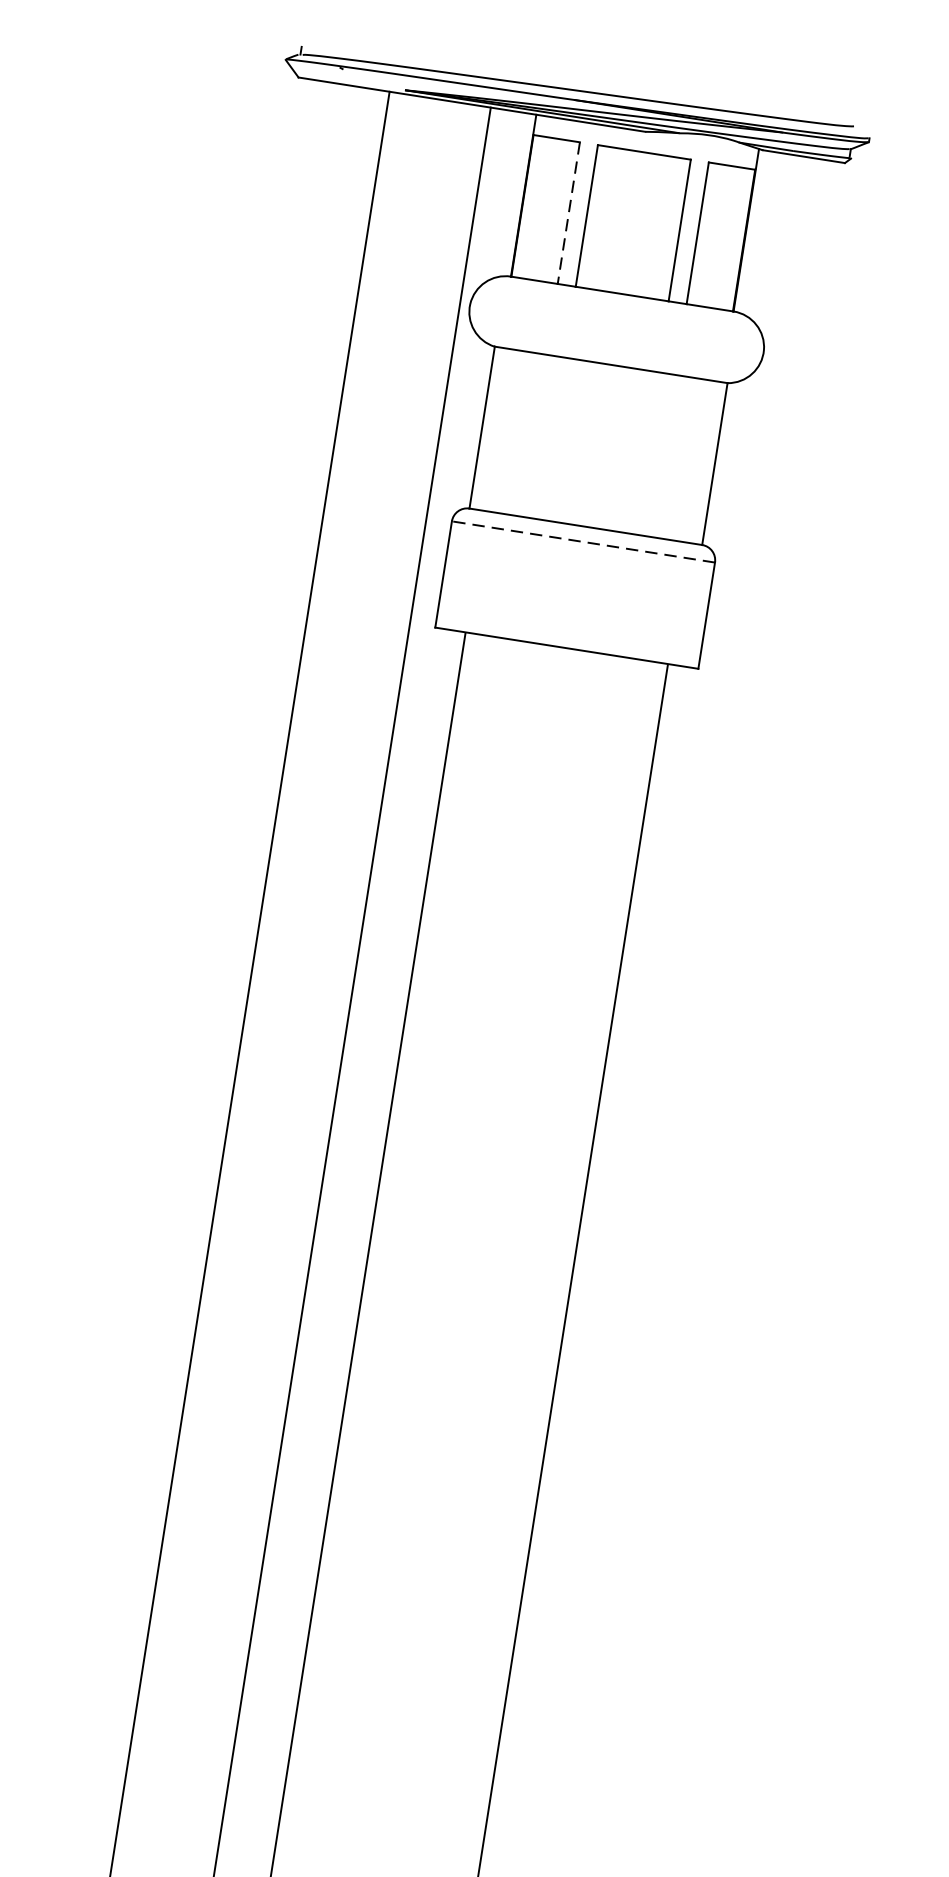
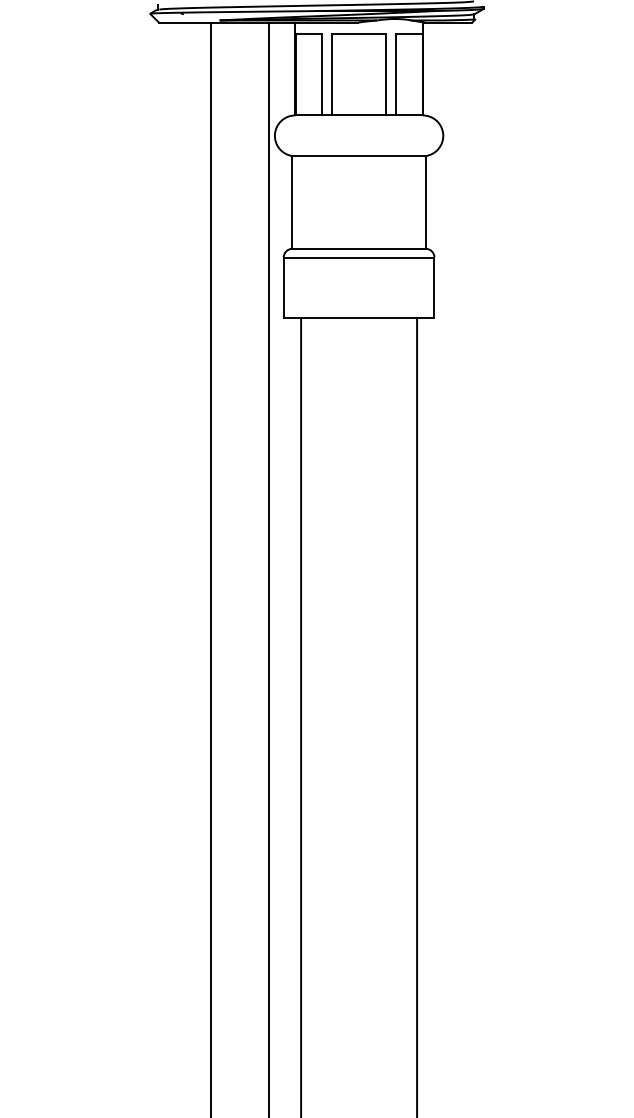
line: (569, 212) -> (322, 74), dashed -> solid
line: (582, 541) -> (358, 257), dashed -> solid

